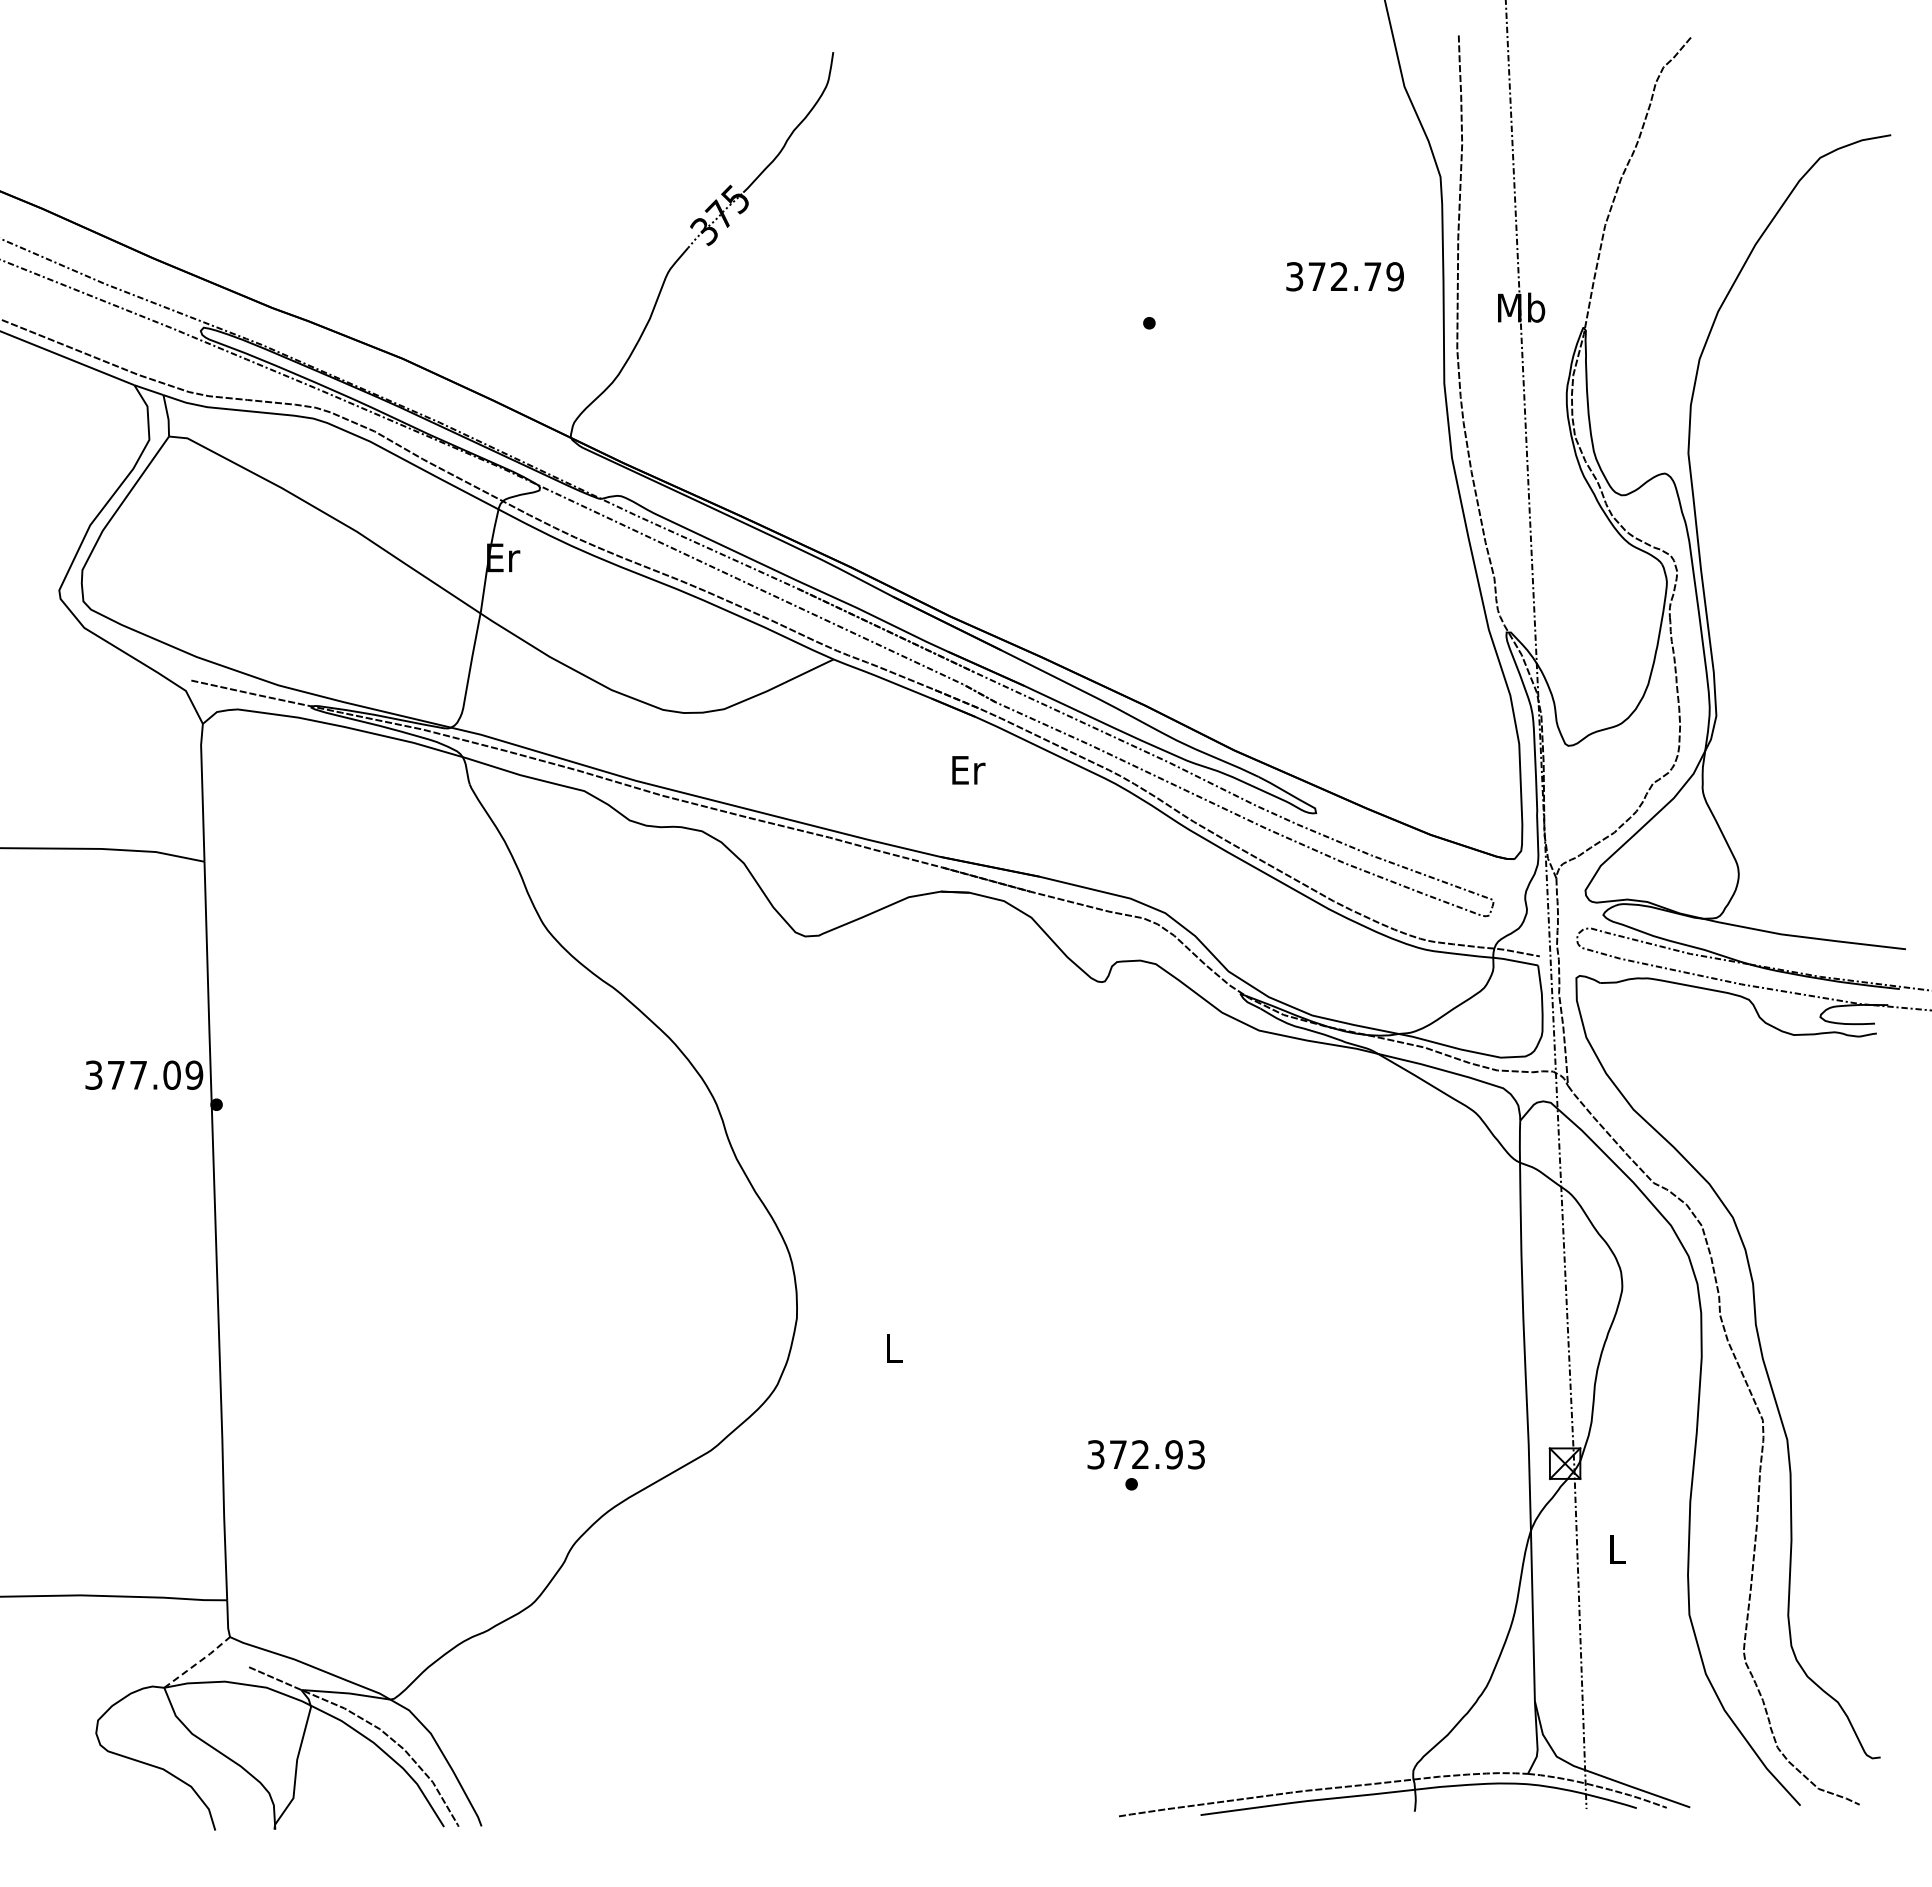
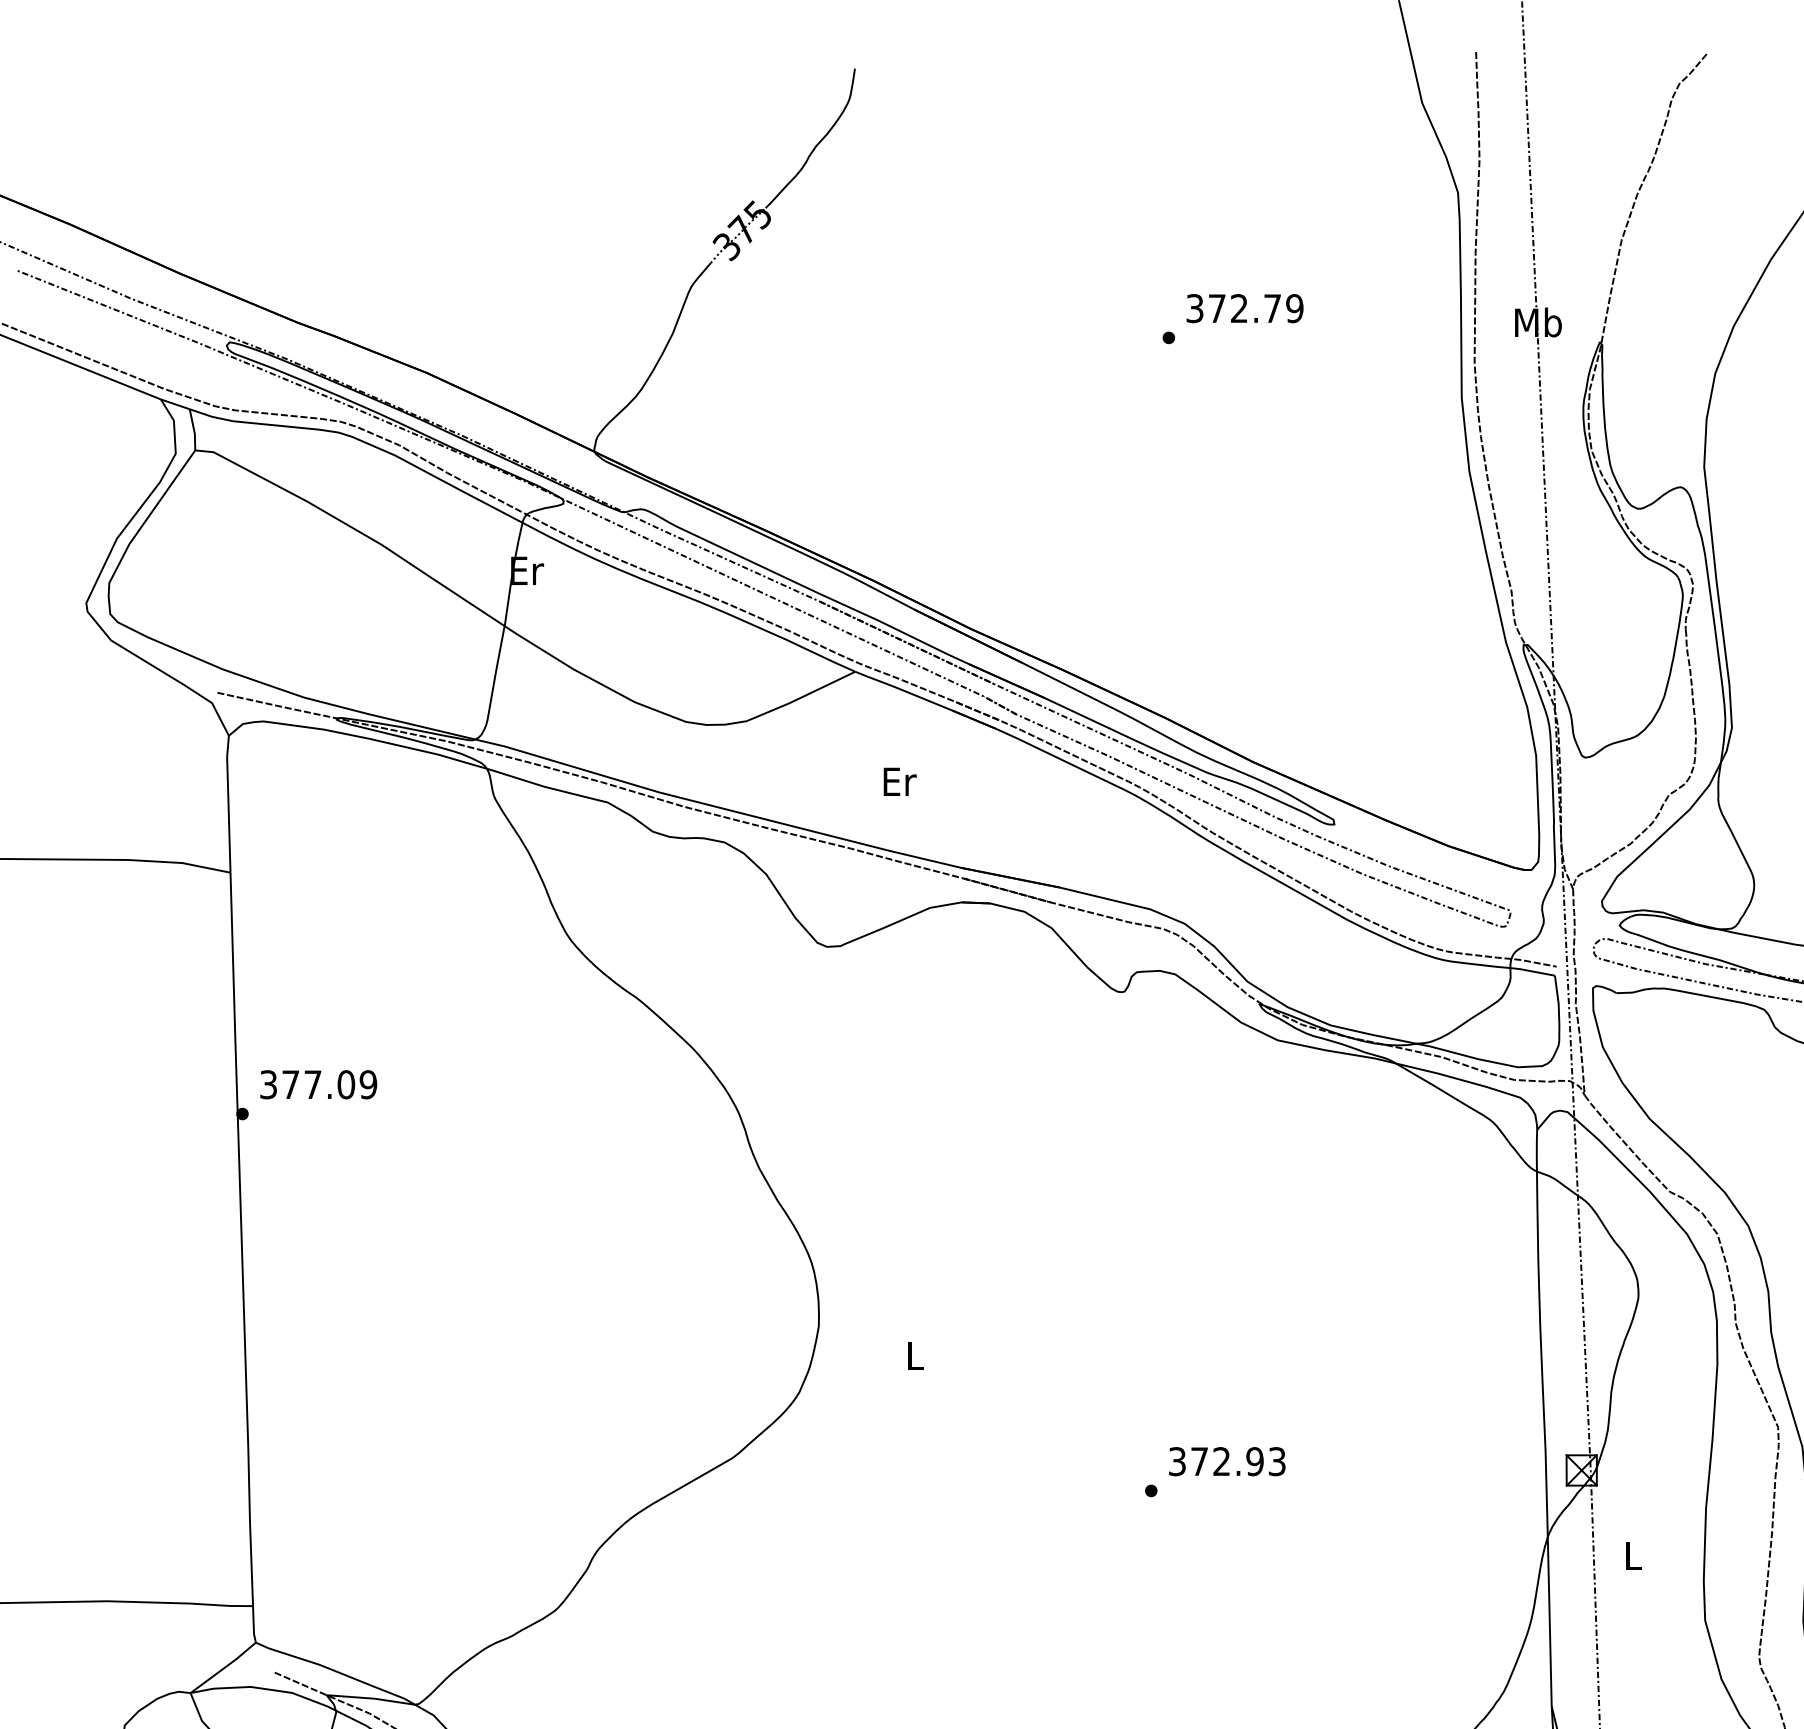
text: (1344, 276) -> (1244, 308), moved
text: (968, 770) -> (899, 782), moved
text: (144, 1074) -> (318, 1083), moved
text: (1145, 1454) -> (1226, 1461), moved
line: (198, 1662) -> (224, 1667), dashed -> solid

